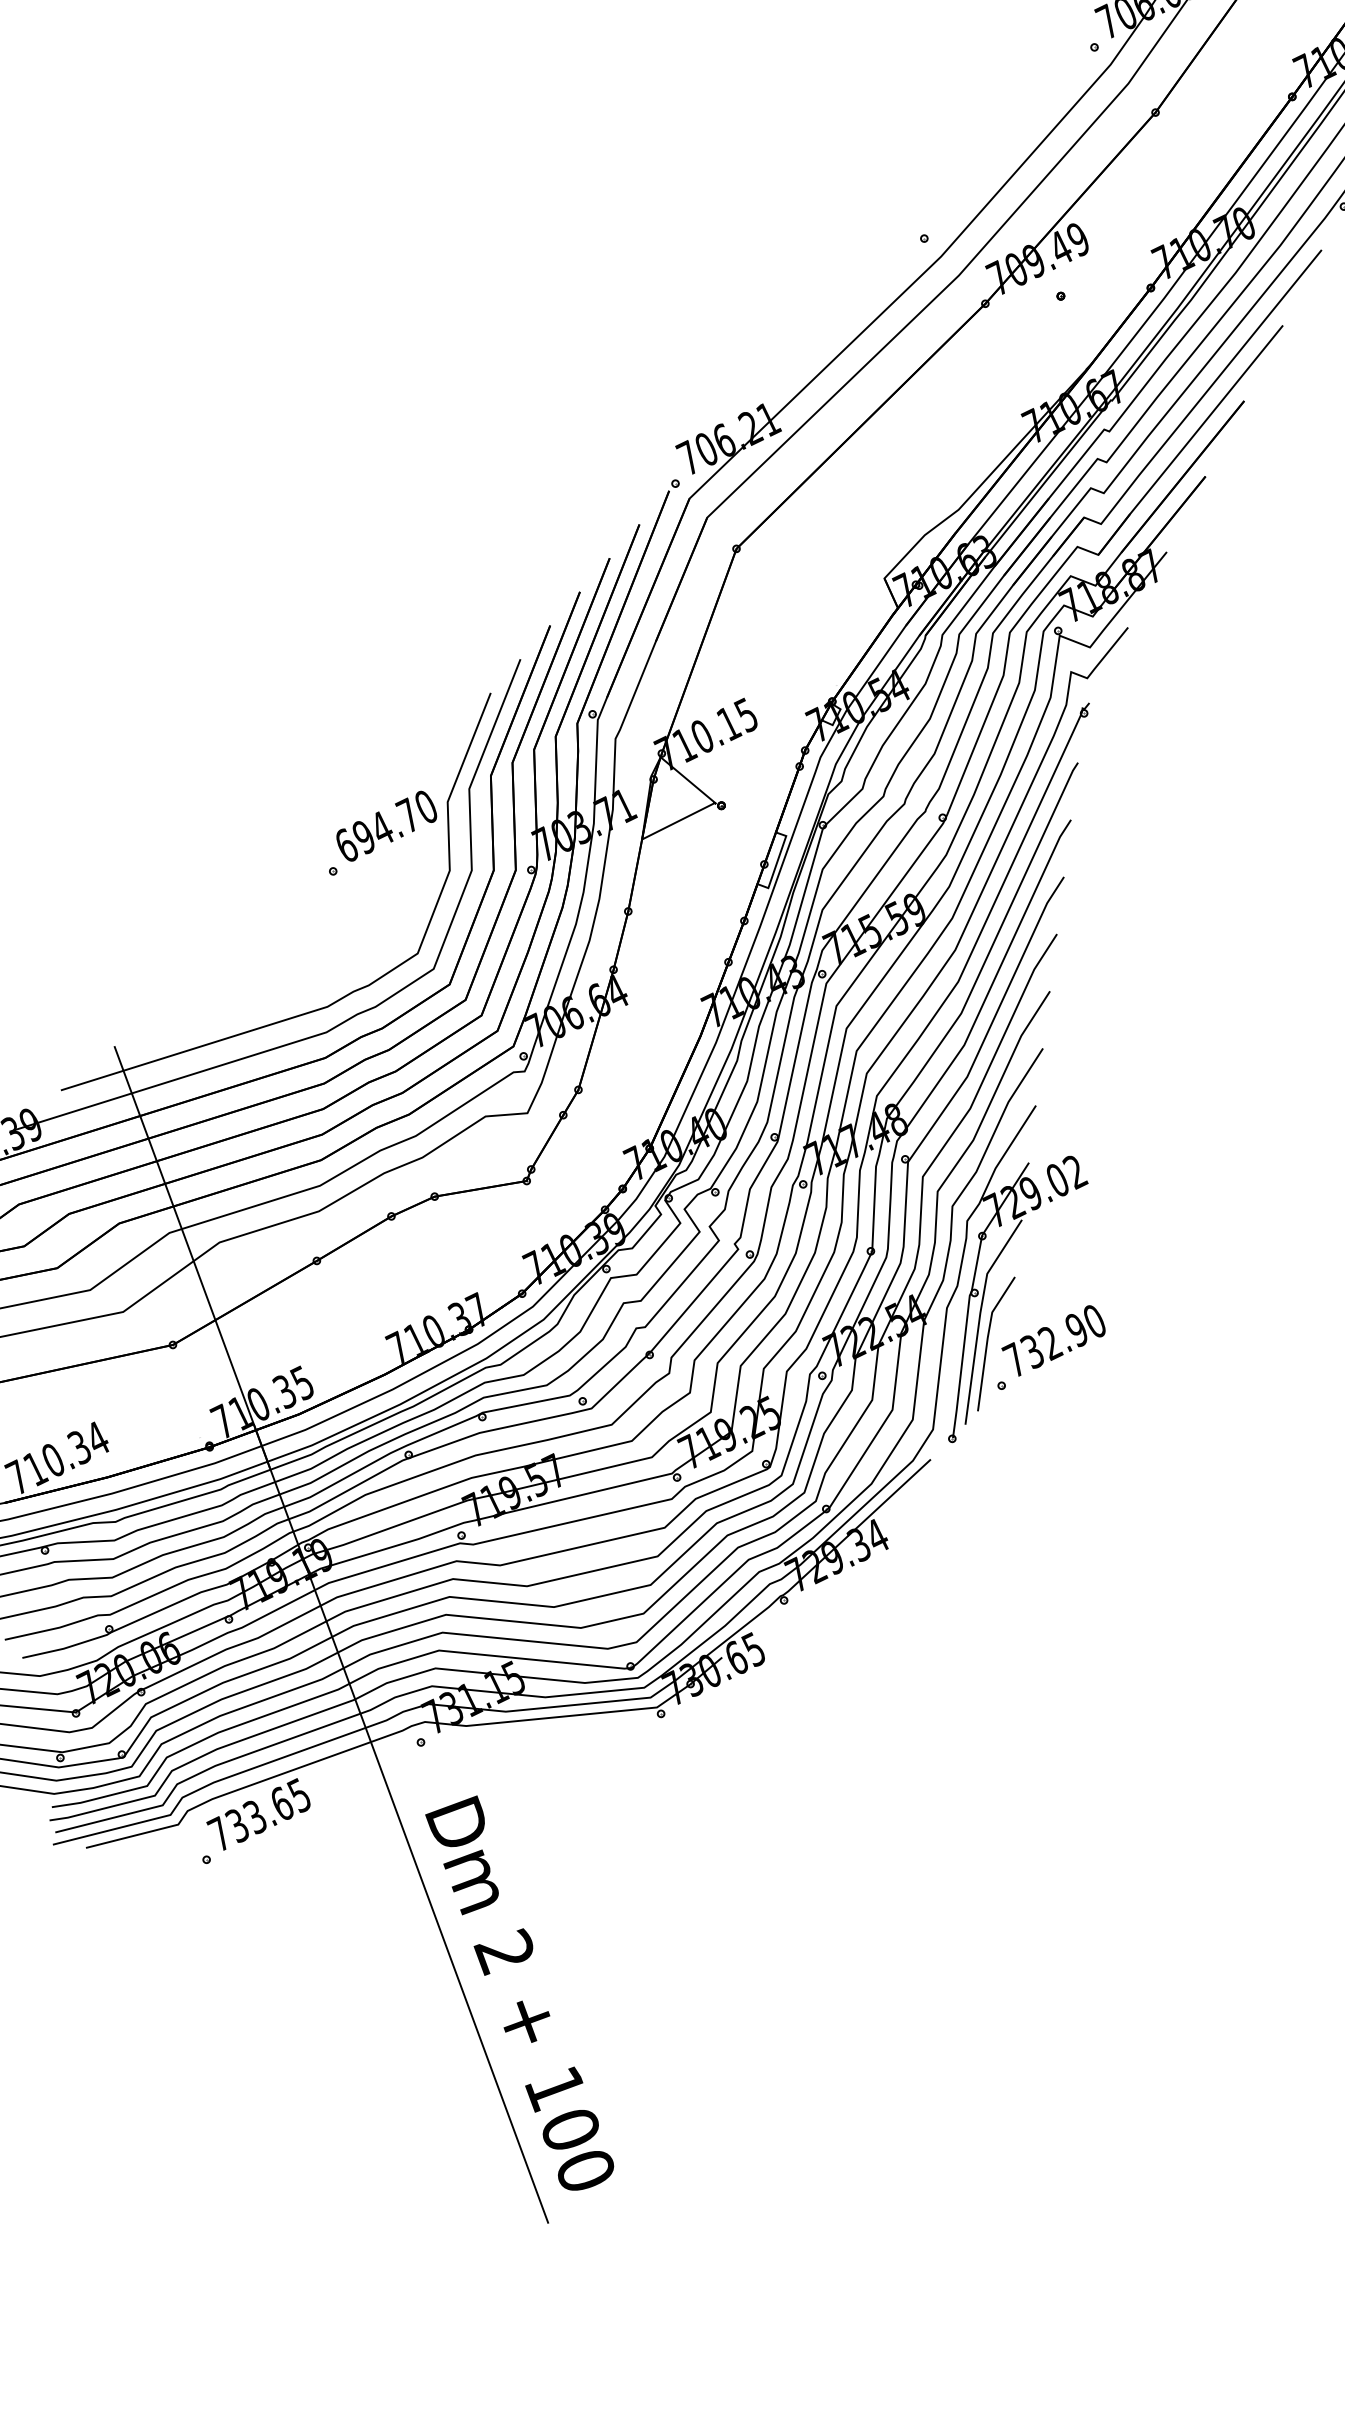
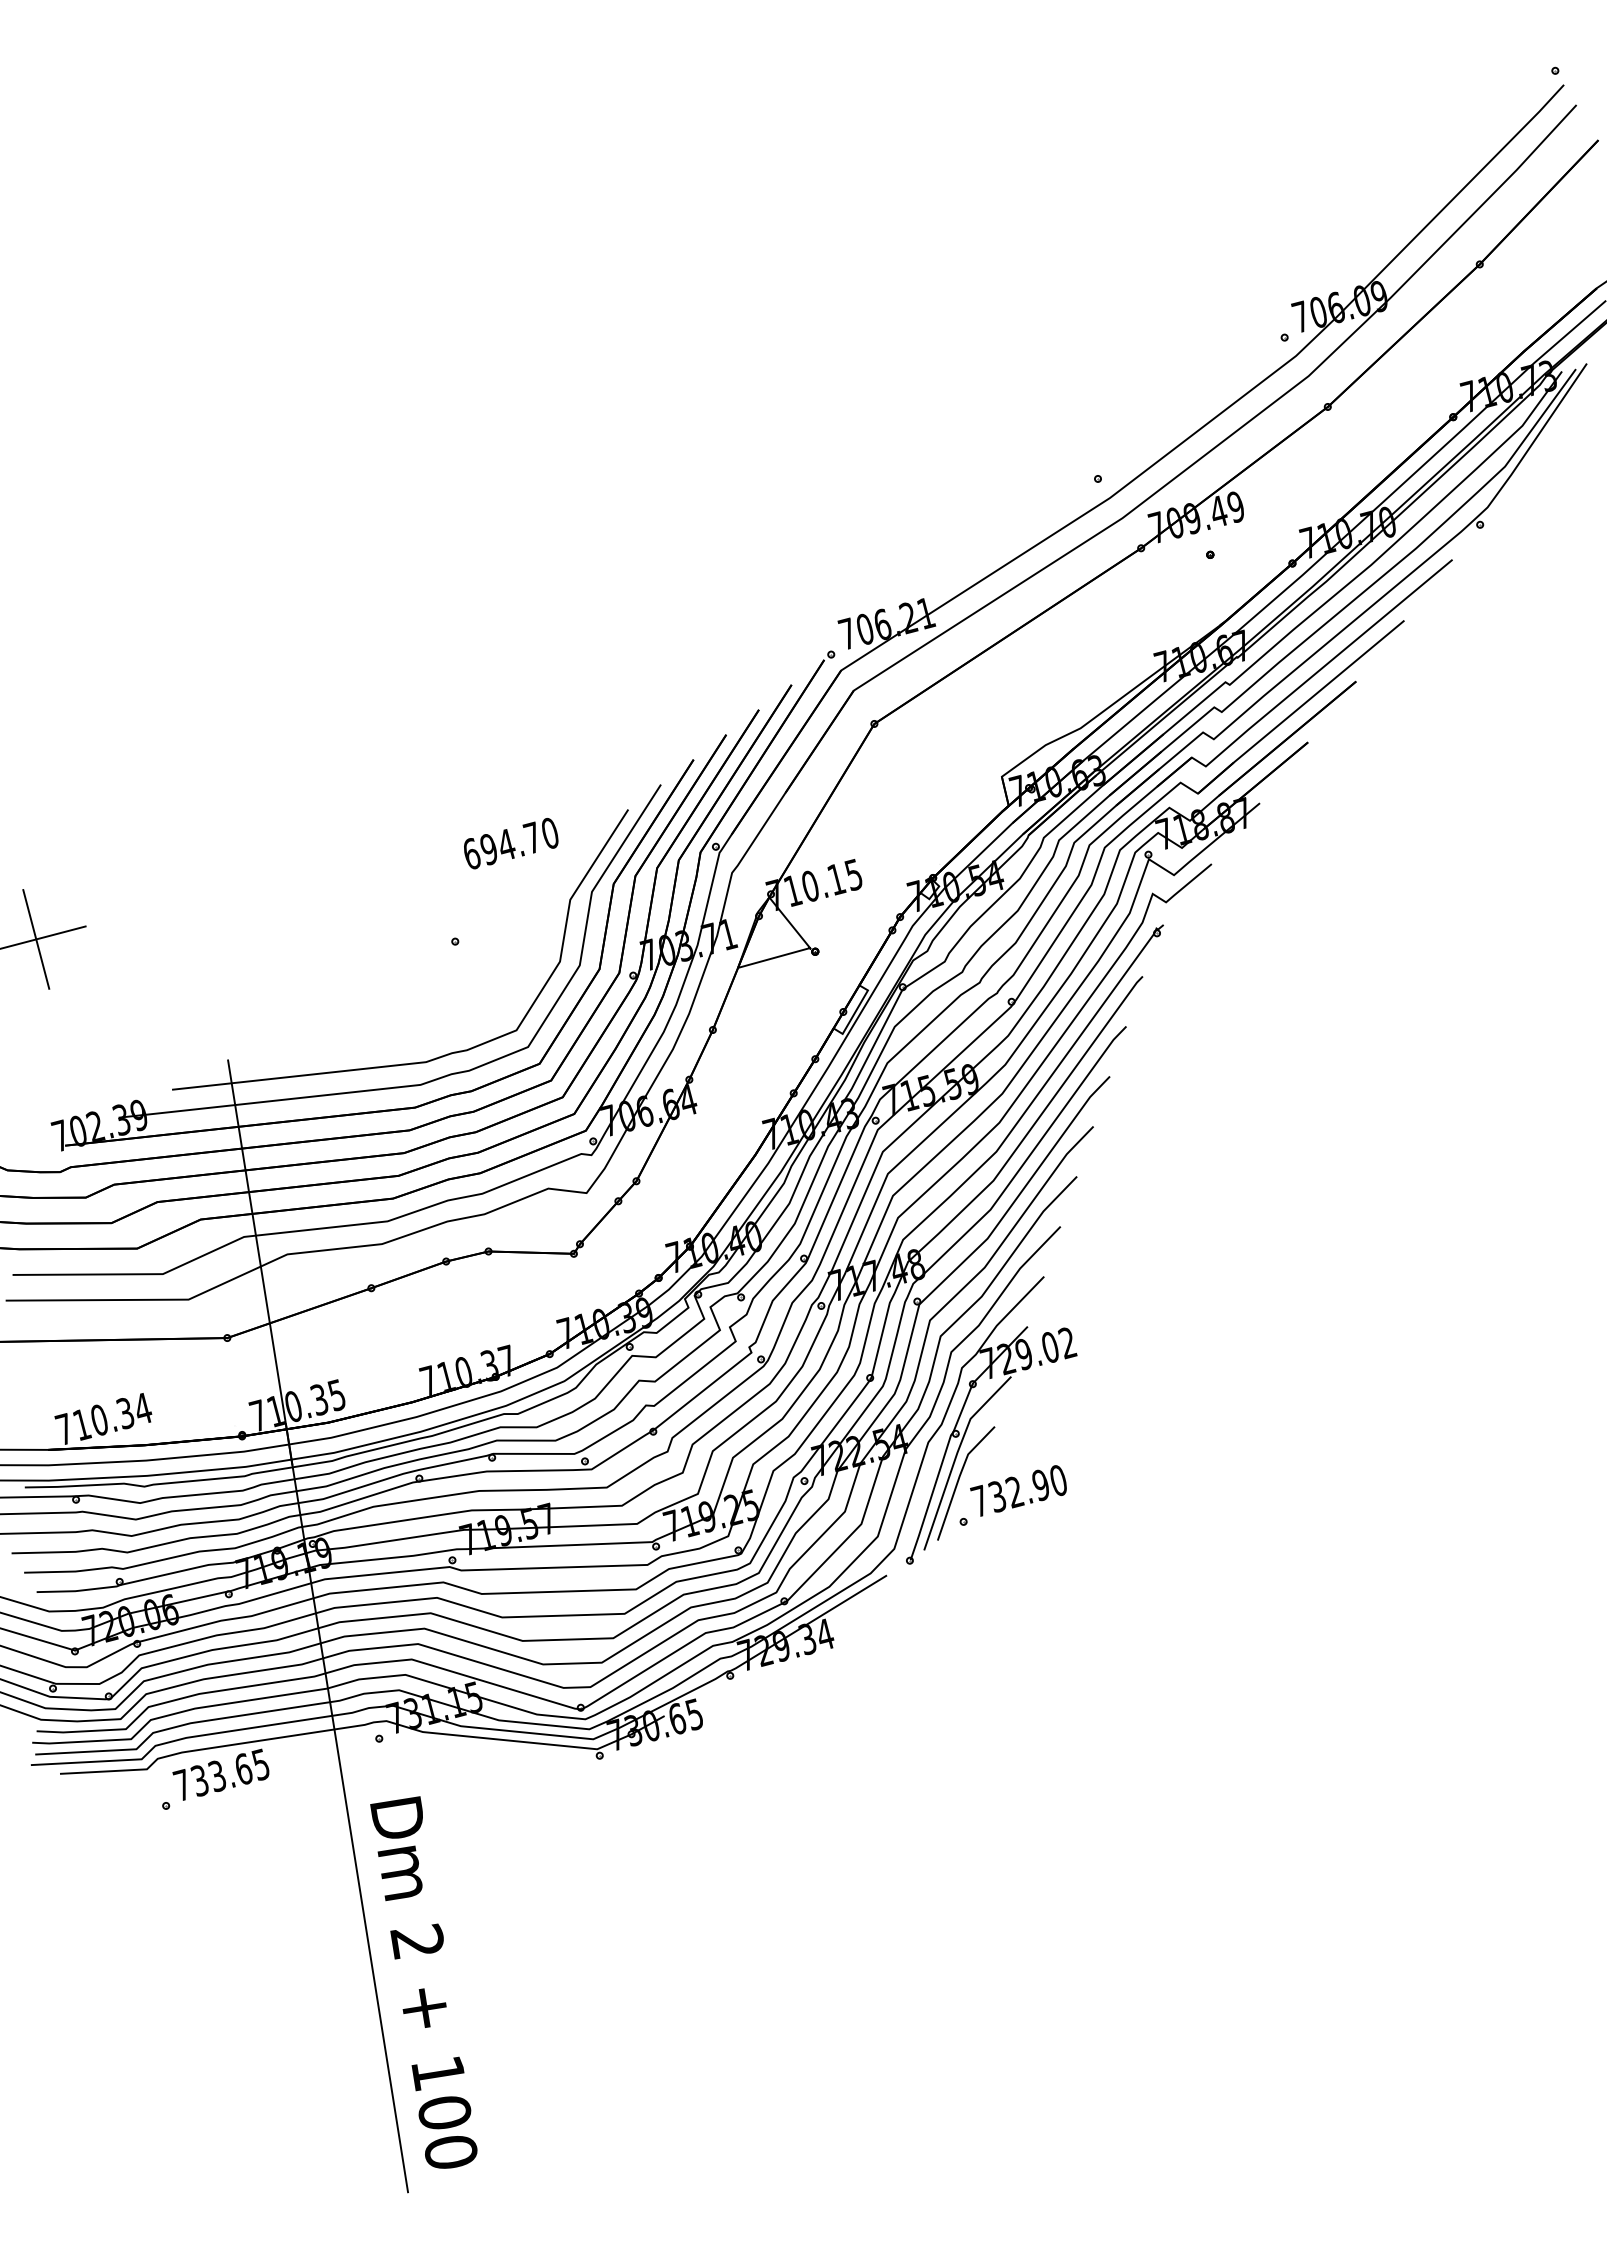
text: (386, 826) -> (511, 843), moved

